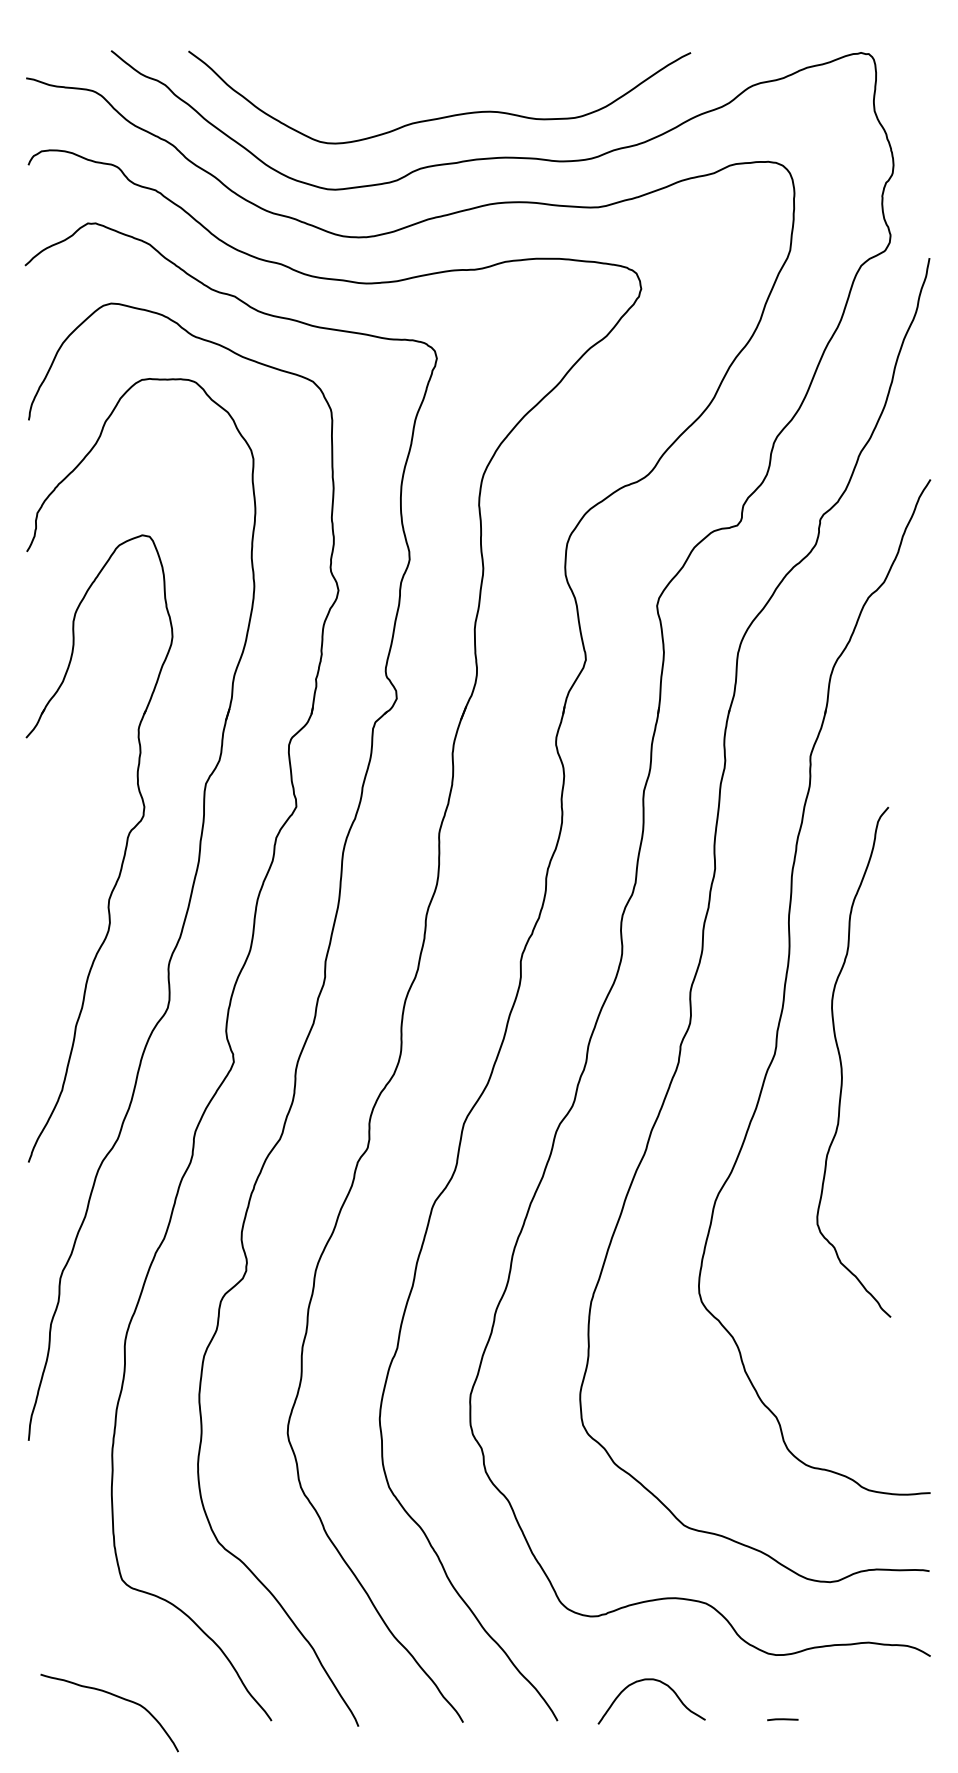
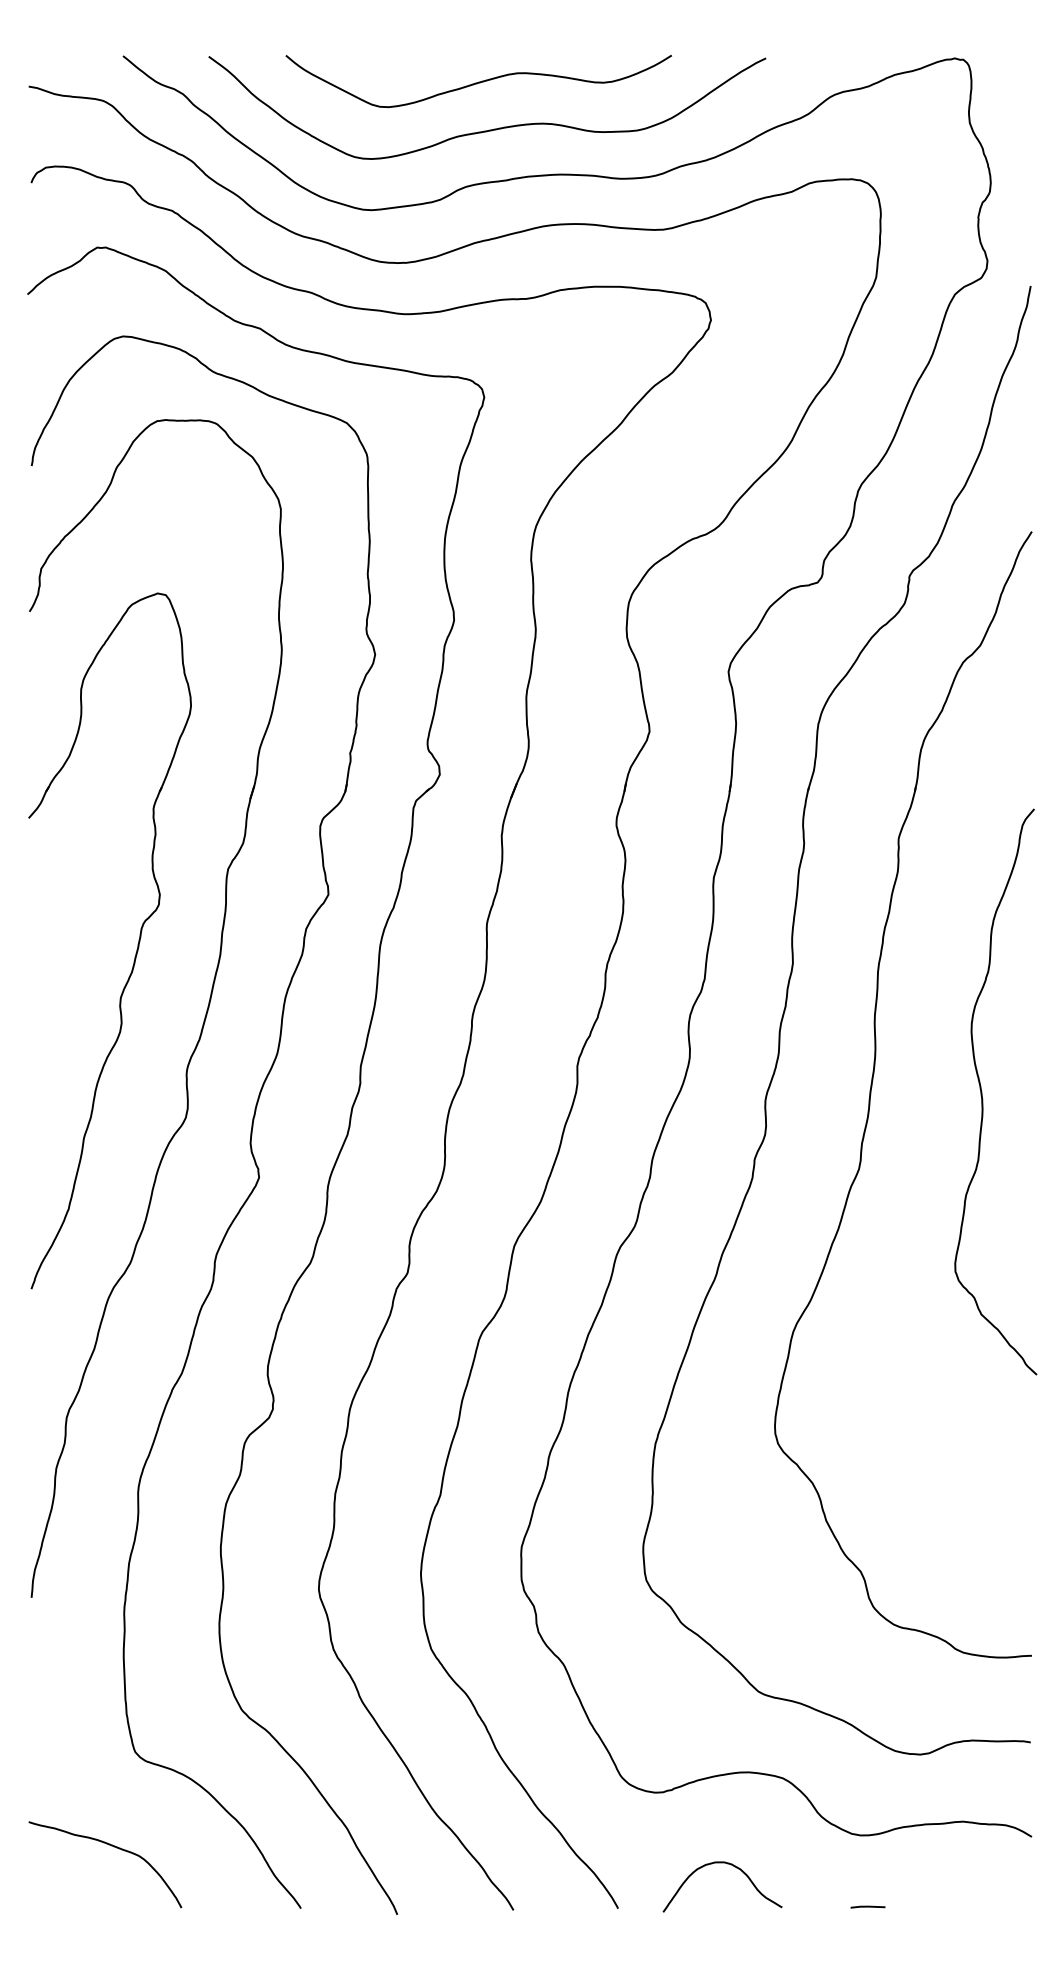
curve: (431, 73) -> (478, 81), added
curve: (841, 1061) -> (982, 1091), moved
curve: (115, 1696) -> (111, 1846), moved

